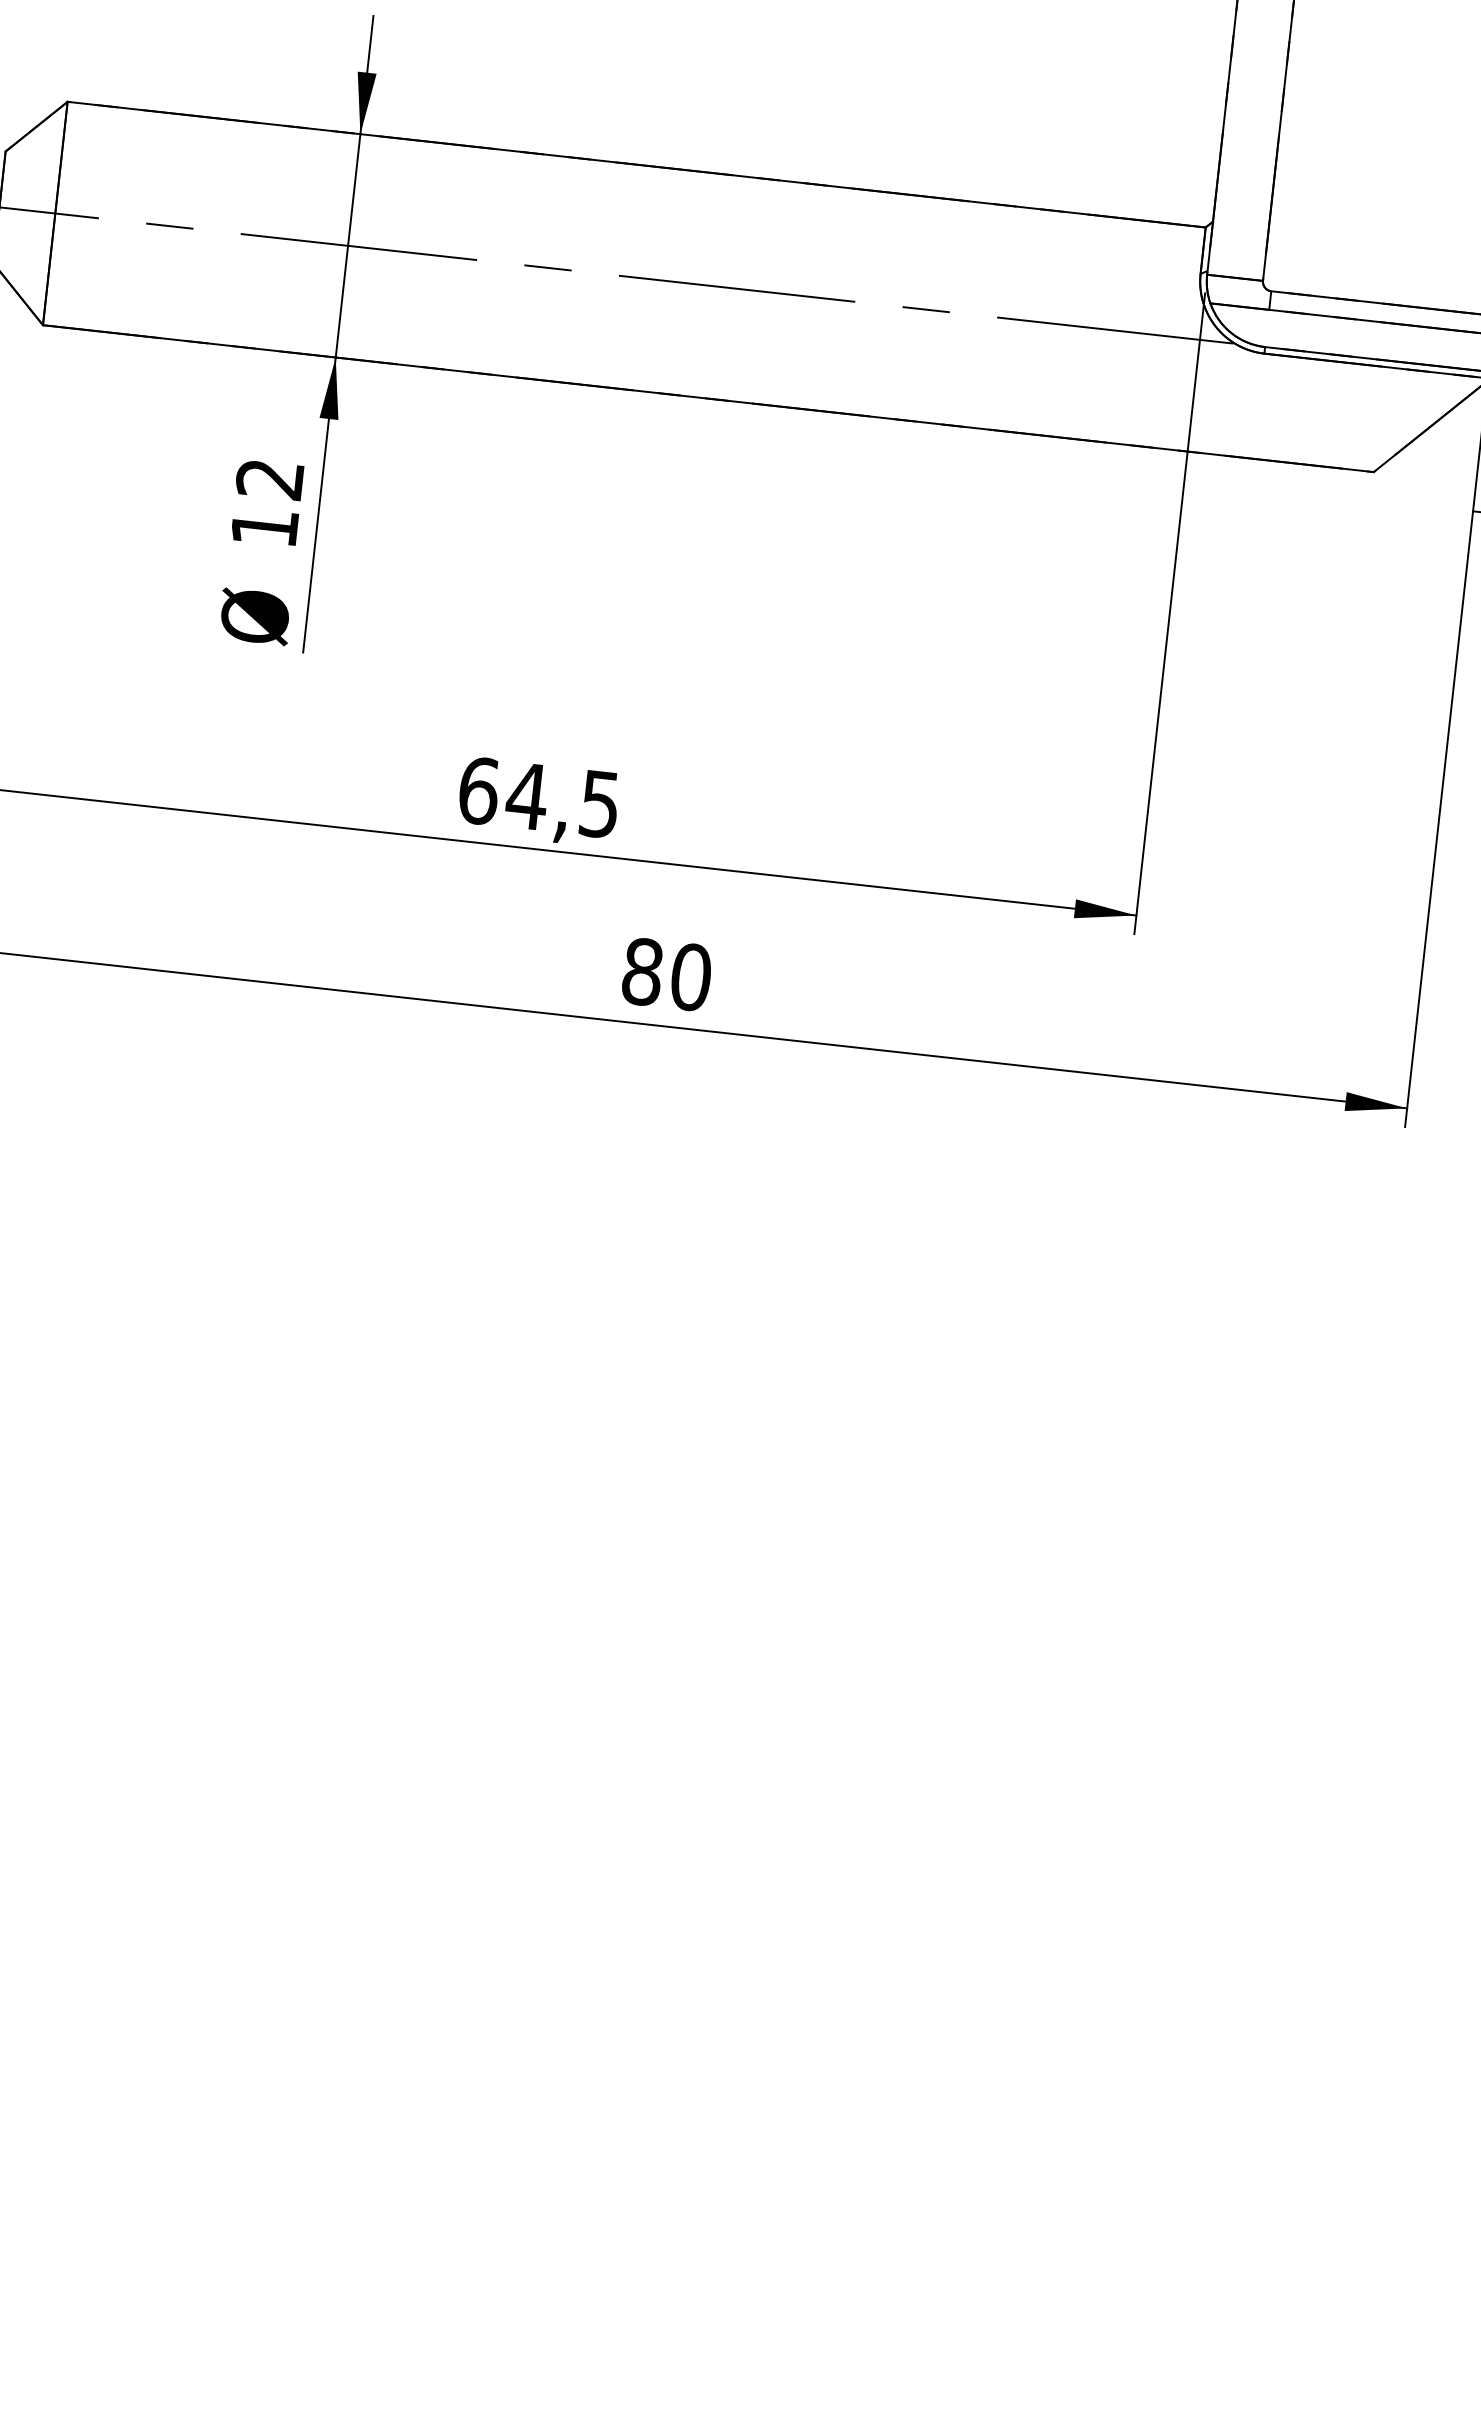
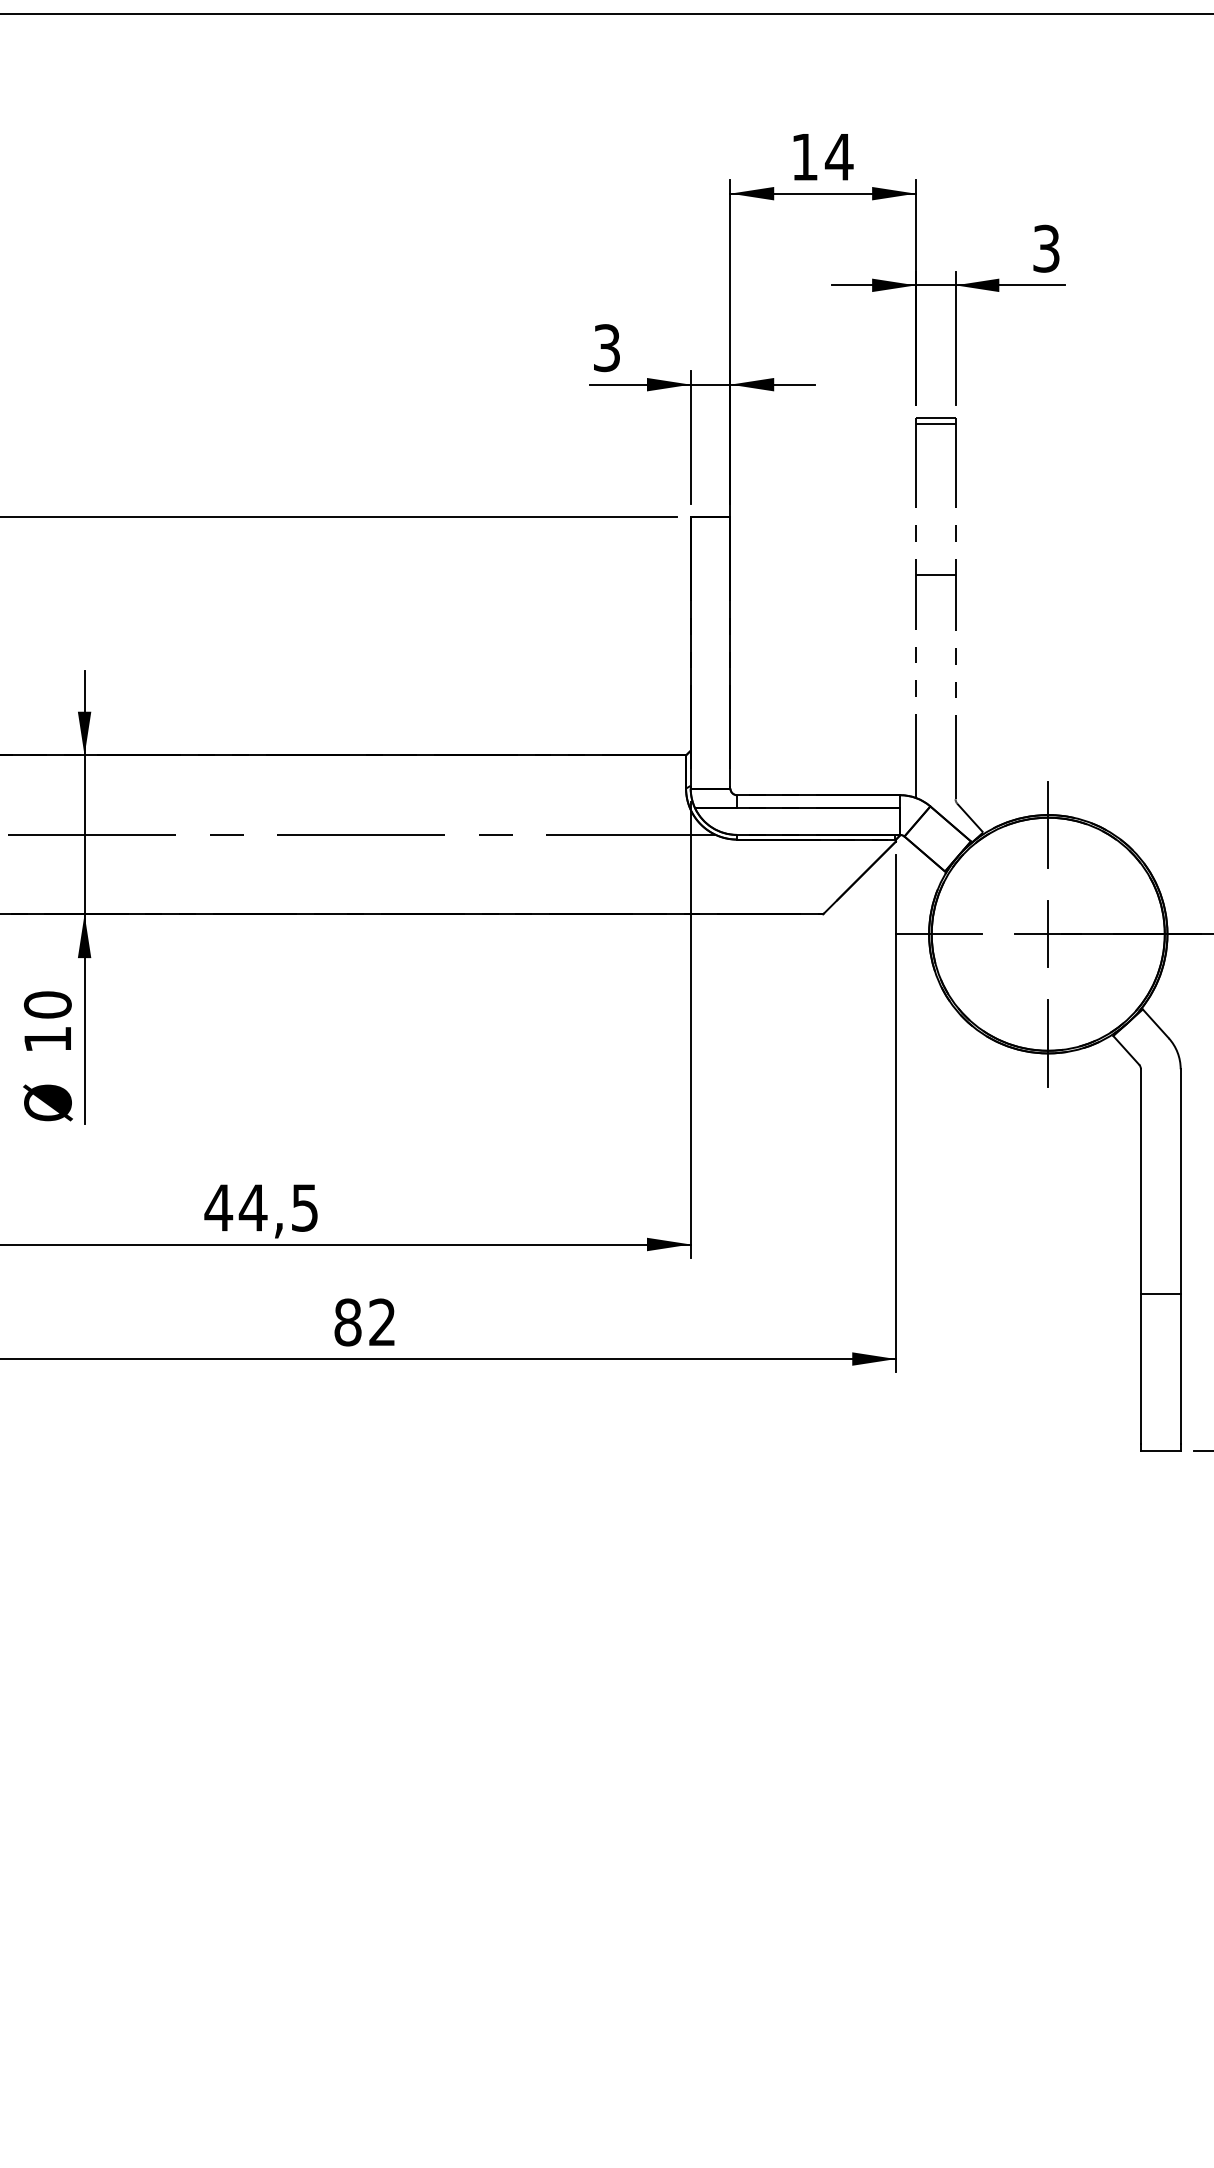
text: (269, 478) -> (47, 1004), 12 -> 10
text: (478, 790) -> (218, 1207), 64,5 -> 44,5
text: (691, 977) -> (382, 1322), 80 -> 82

